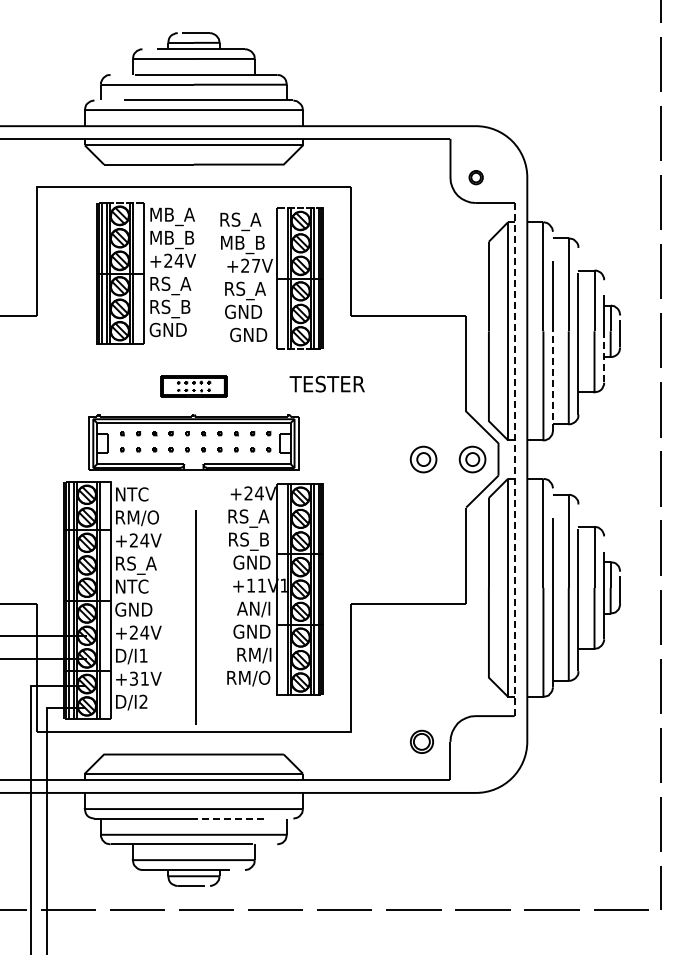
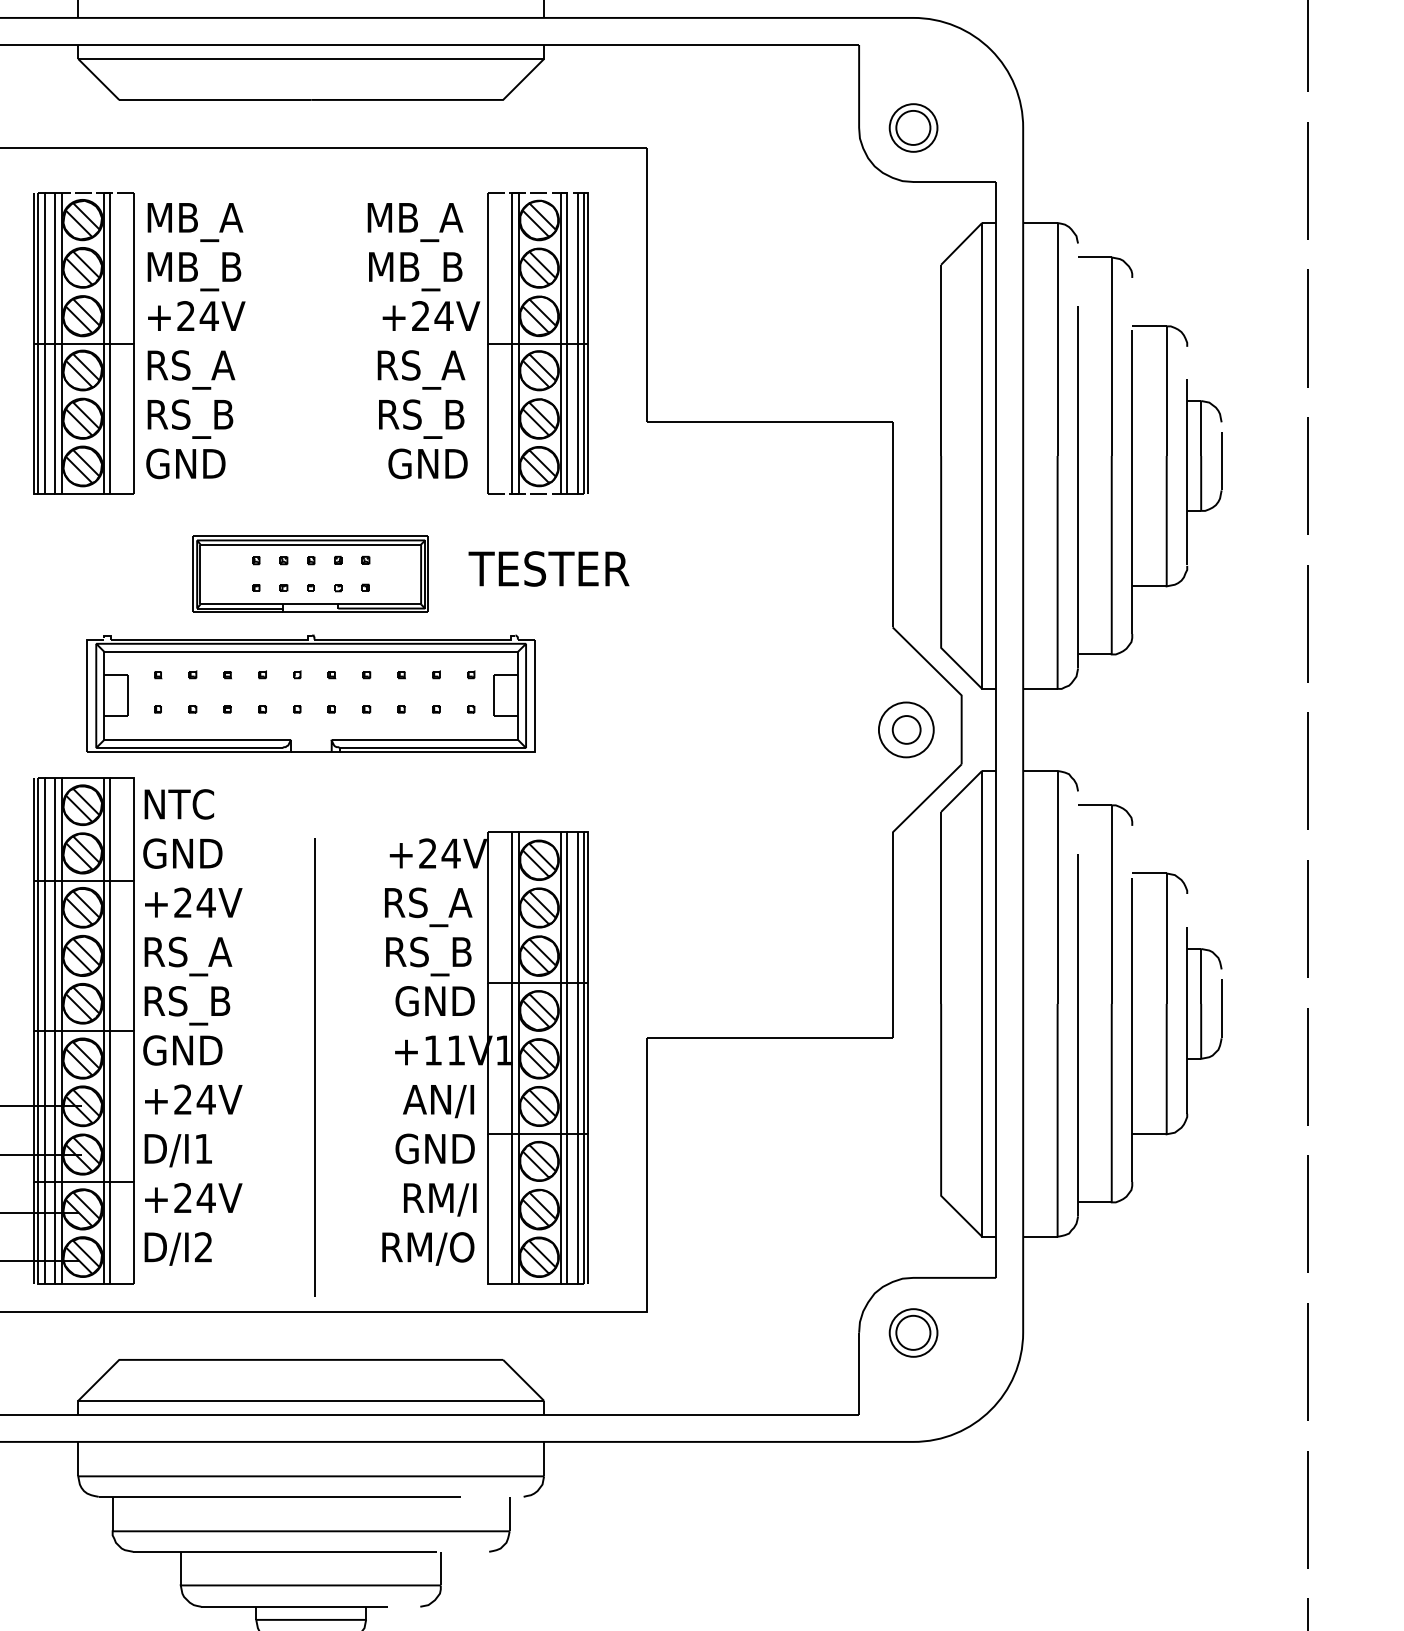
part: (476, 177) -> (914, 127), size x1.67
text: (243, 221) -> (417, 221), RS_A -> MB_A
text: (255, 265) -> (442, 315), +27V -> +24V
part: (145, 273) -> (137, 343), moved
text: (245, 313) -> (421, 417), GND -> RS_B
line: (604, 356) -> (1188, 509), dashed -> solid
line: (553, 381) -> (1079, 563), dashed -> solid
text: (326, 383) -> (547, 567), moved
part: (193, 386) -> (310, 573), size x1.67
part: (423, 459) -> (801, 729), removed
line: (514, 459) -> (995, 729), dashed -> solid
text: (136, 518) -> (188, 855), RM/O -> GND
text: (136, 588) -> (188, 1005), NTC -> RS_B
part: (275, 589) -> (485, 1058), moved
text: (139, 678) -> (194, 1197), +31V -> +24V
part: (421, 741) -> (912, 1332), moved
line: (228, 818) -> (385, 1496), dashed -> solid

